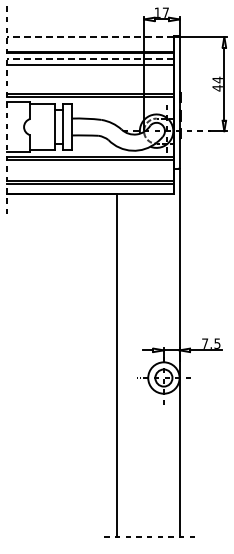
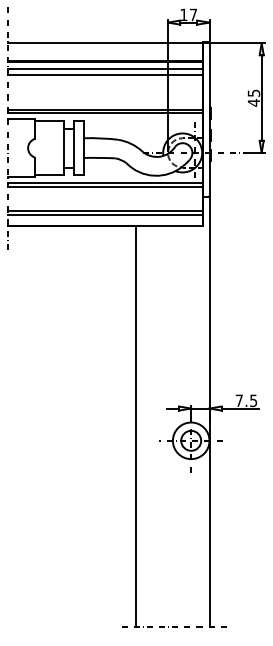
line: (90, 37) -> (105, 43), dashed -> solid
line: (90, 59) -> (105, 69), dashed -> solid
text: (217, 79) -> (253, 92), 44 -> 45

